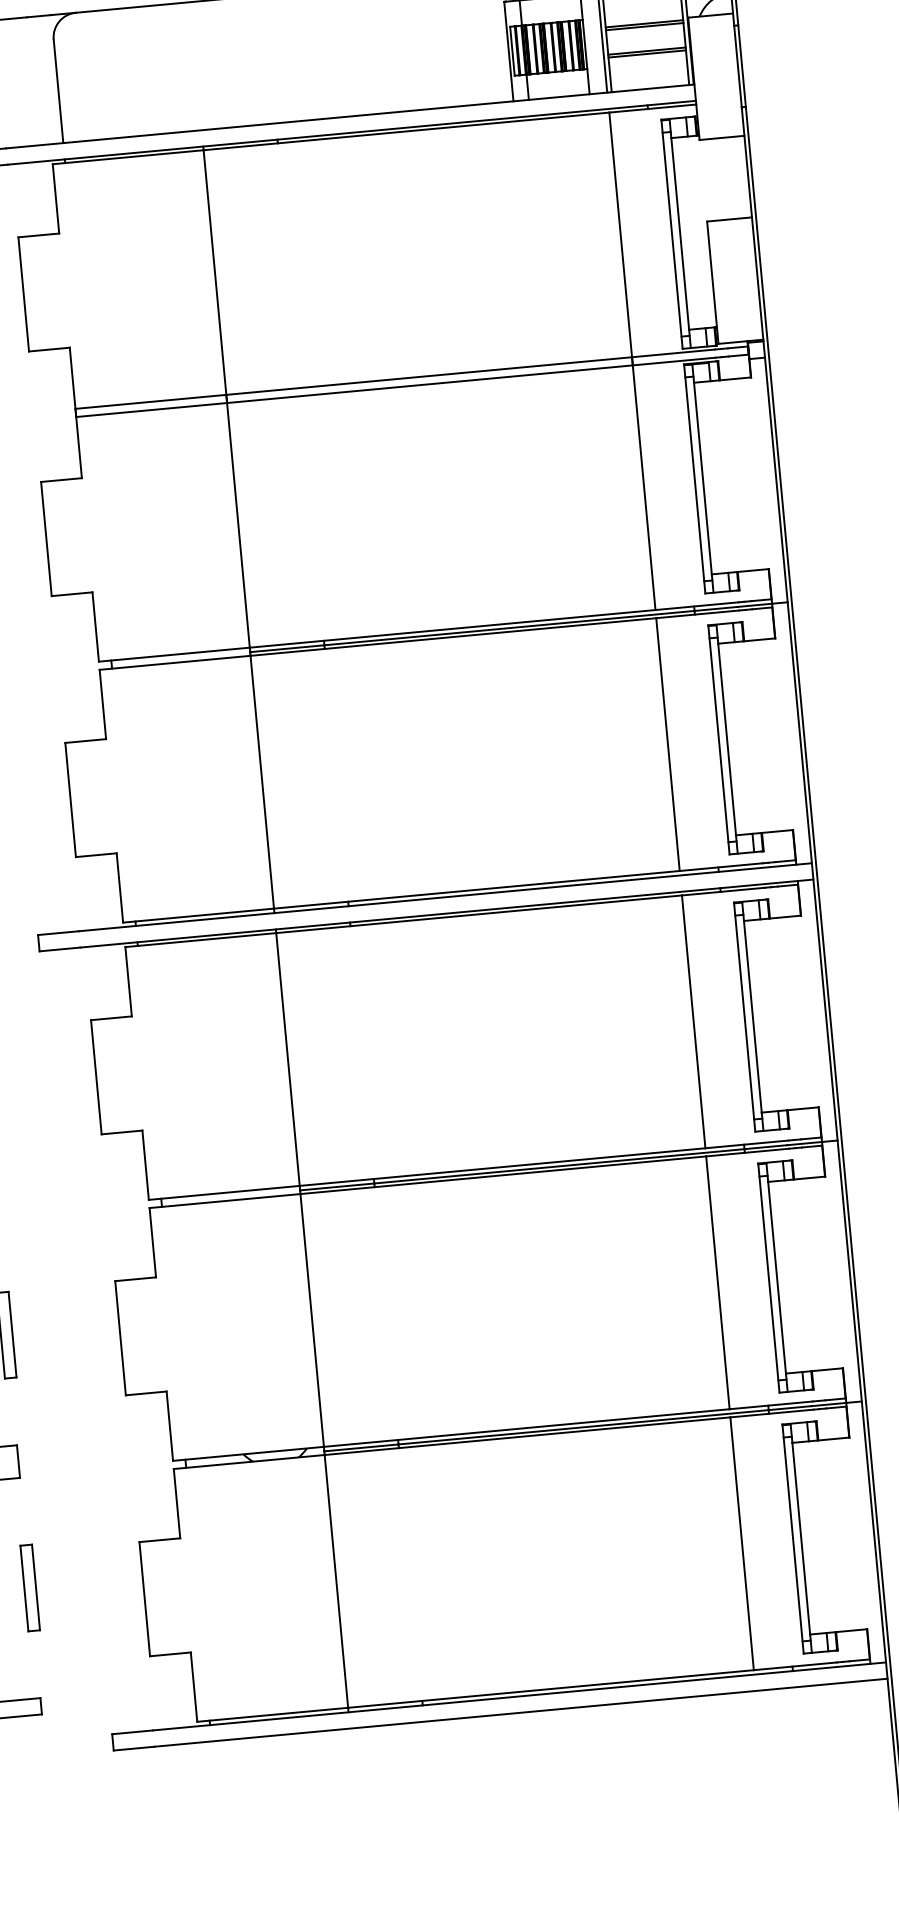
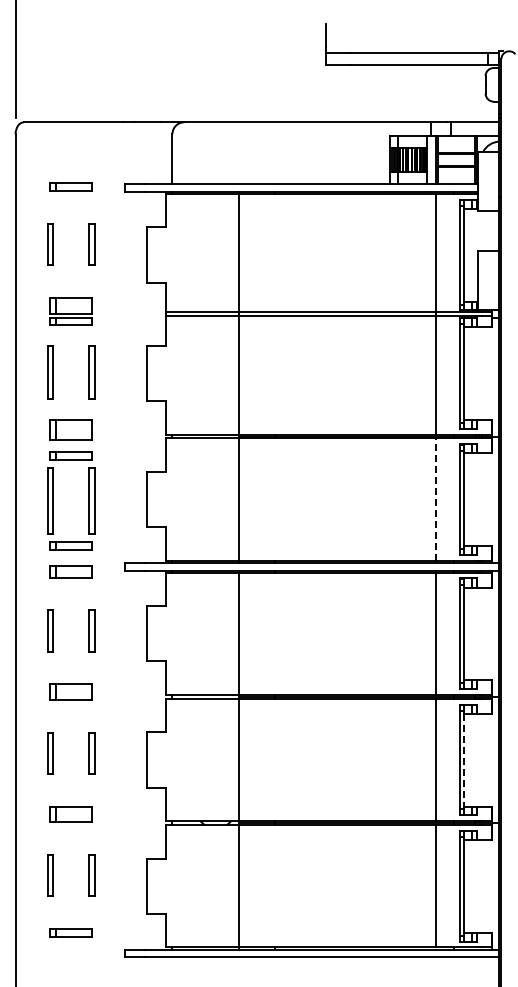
line: (667, 744) -> (435, 499), solid -> dashed
line: (777, 1278) -> (464, 760), solid -> dashed

